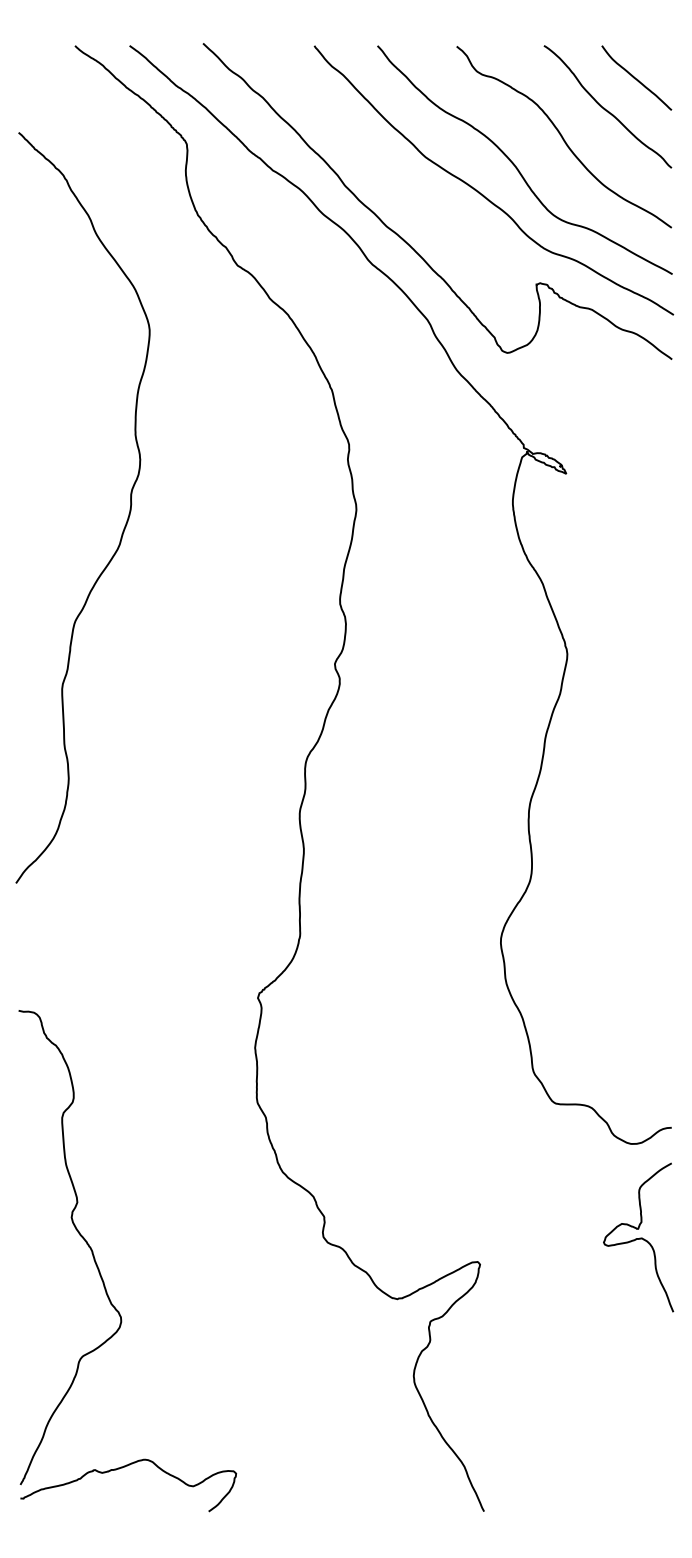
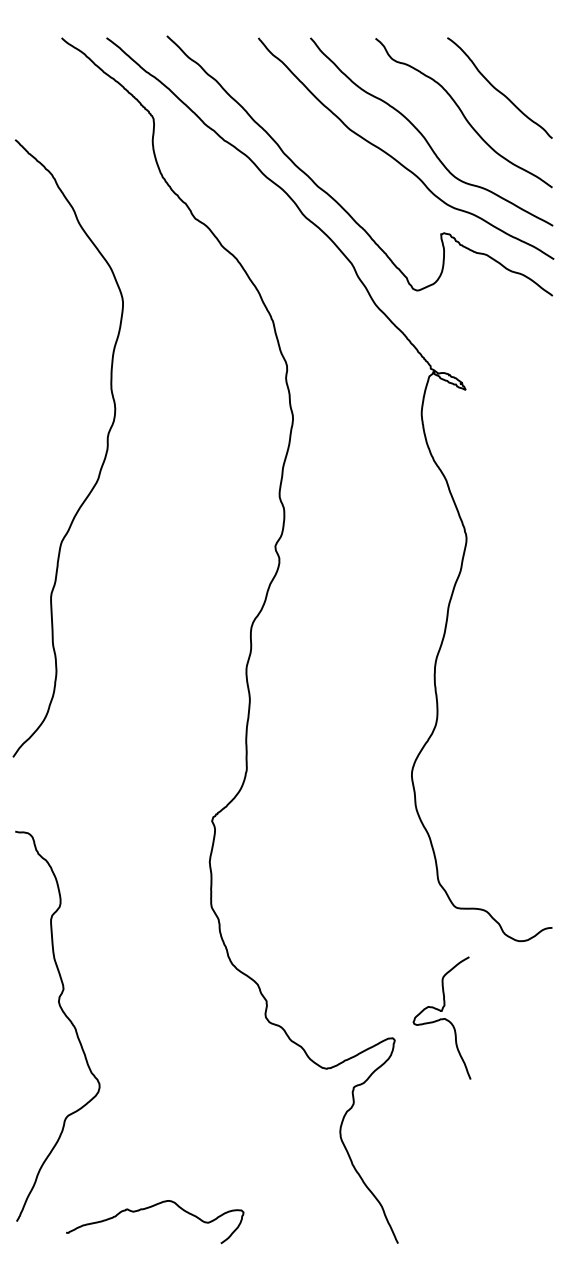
curve: (635, 77) -> (522, 64), removed
curve: (126, 520) -> (103, 458), moved
curve: (639, 1237) -> (442, 1018), moved
curve: (122, 1468) -> (150, 1208), moved

